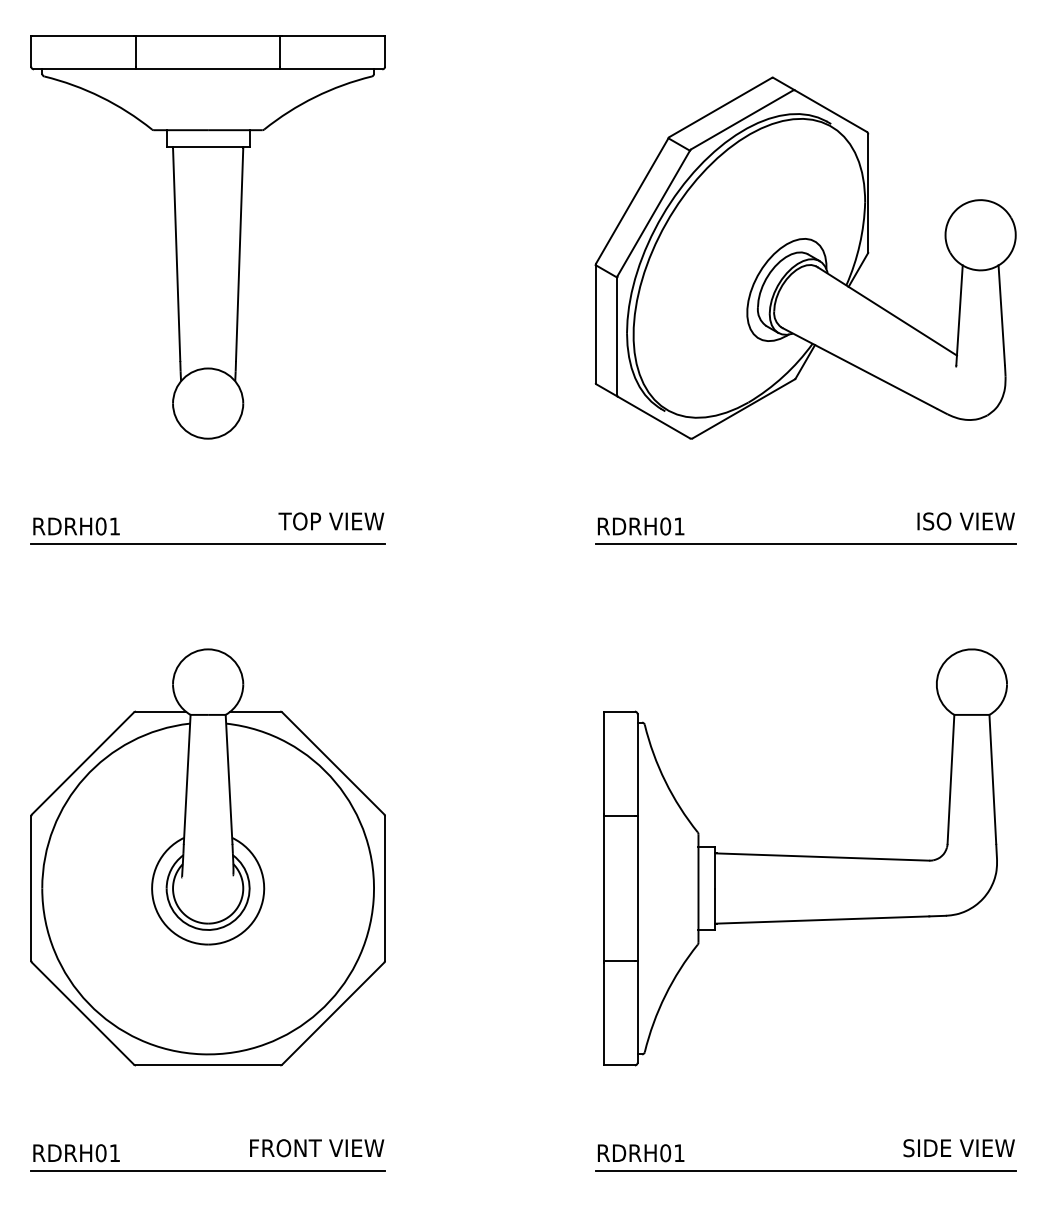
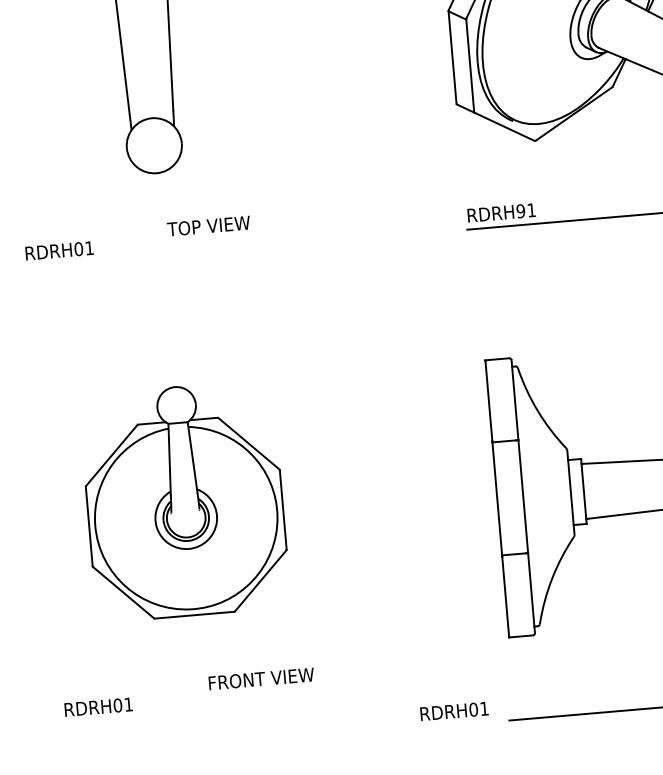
text: (331, 521) -> (208, 226), moved
text: (665, 526) -> (520, 211), RDRH01 -> RDRH91
line: (208, 544) -> (164, 256), removed
part: (207, 857) -> (184, 501), size x0.7
text: (317, 1148) -> (261, 679), moved
text: (76, 1153) -> (98, 707), moved
text: (640, 1153) -> (454, 711), moved
line: (208, 1170) -> (206, 746), removed

